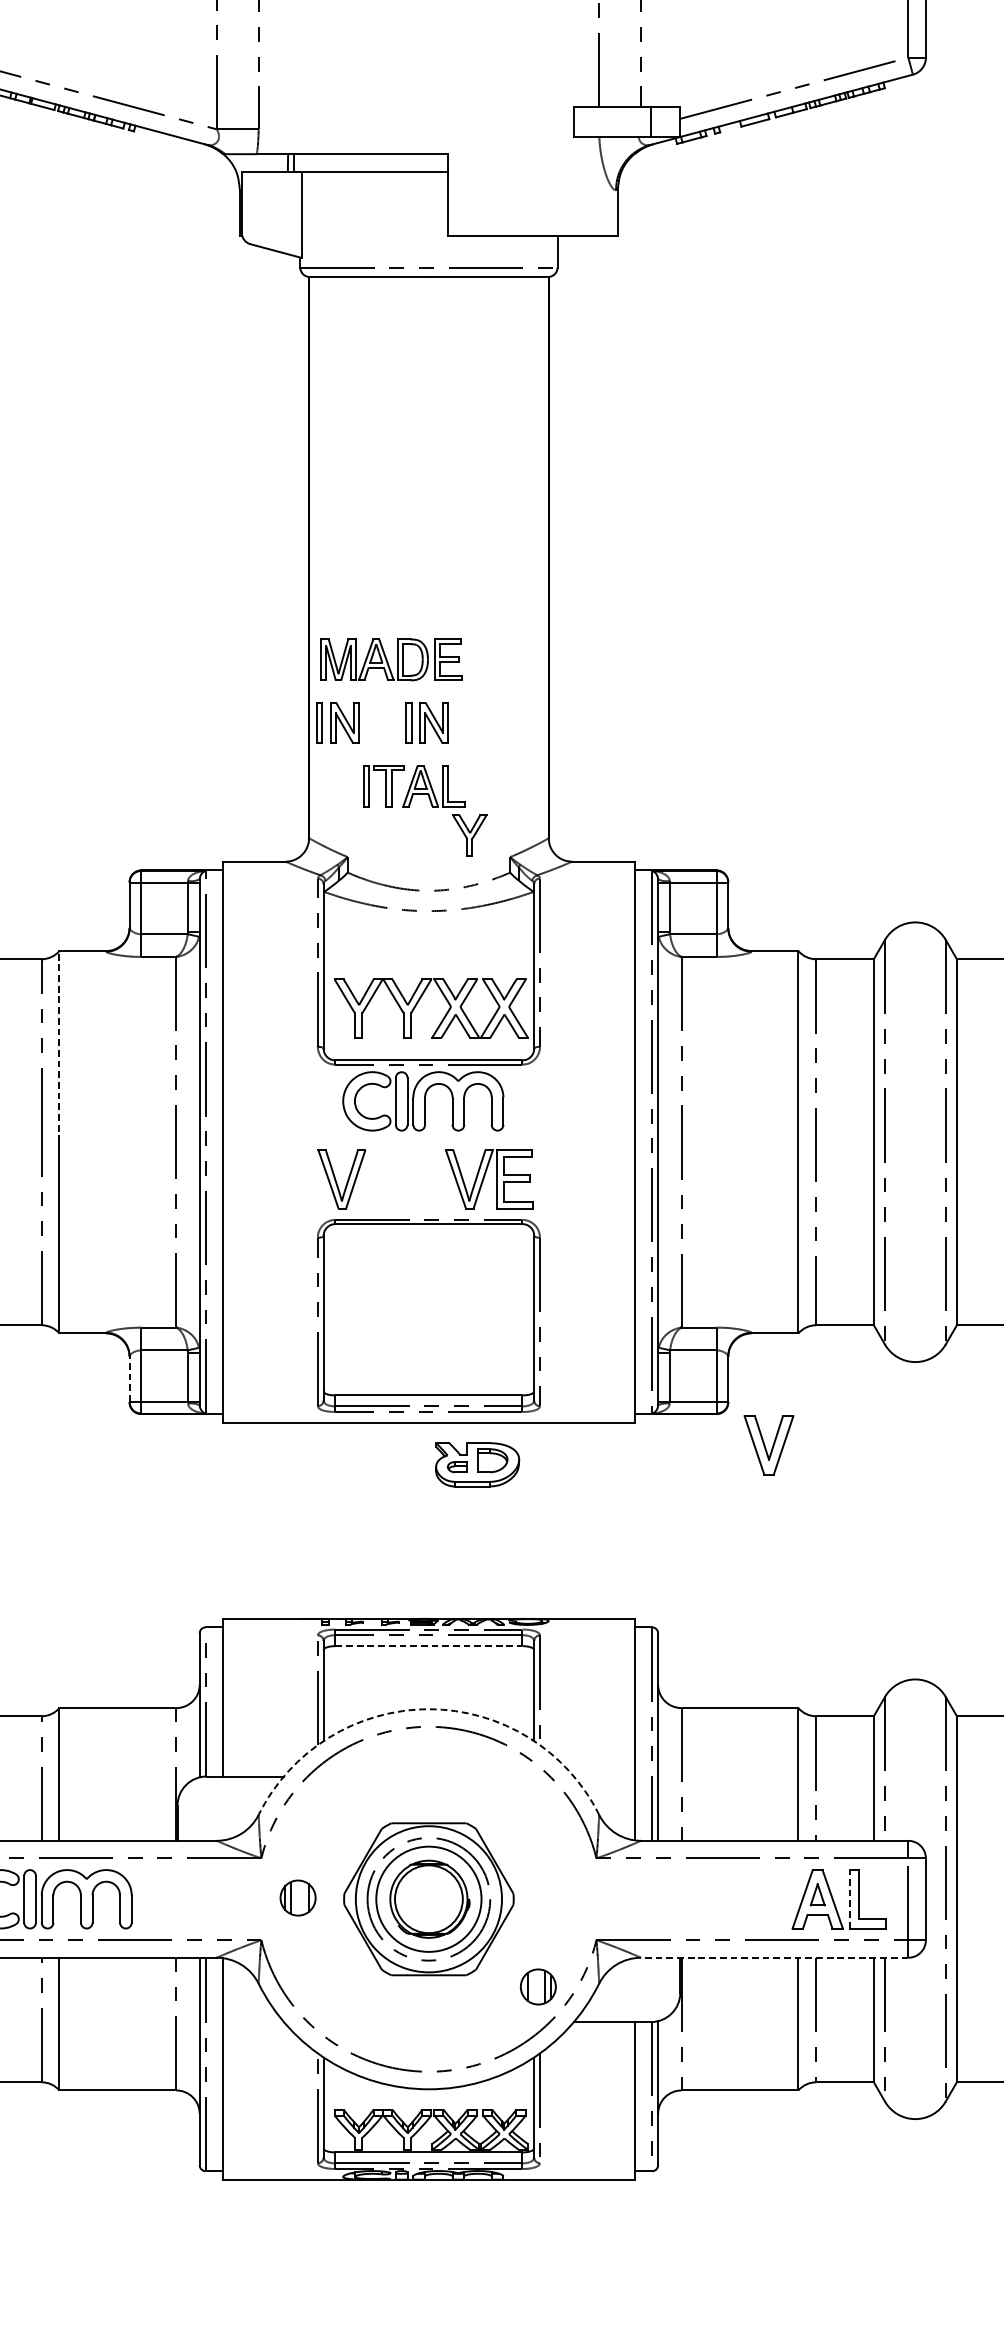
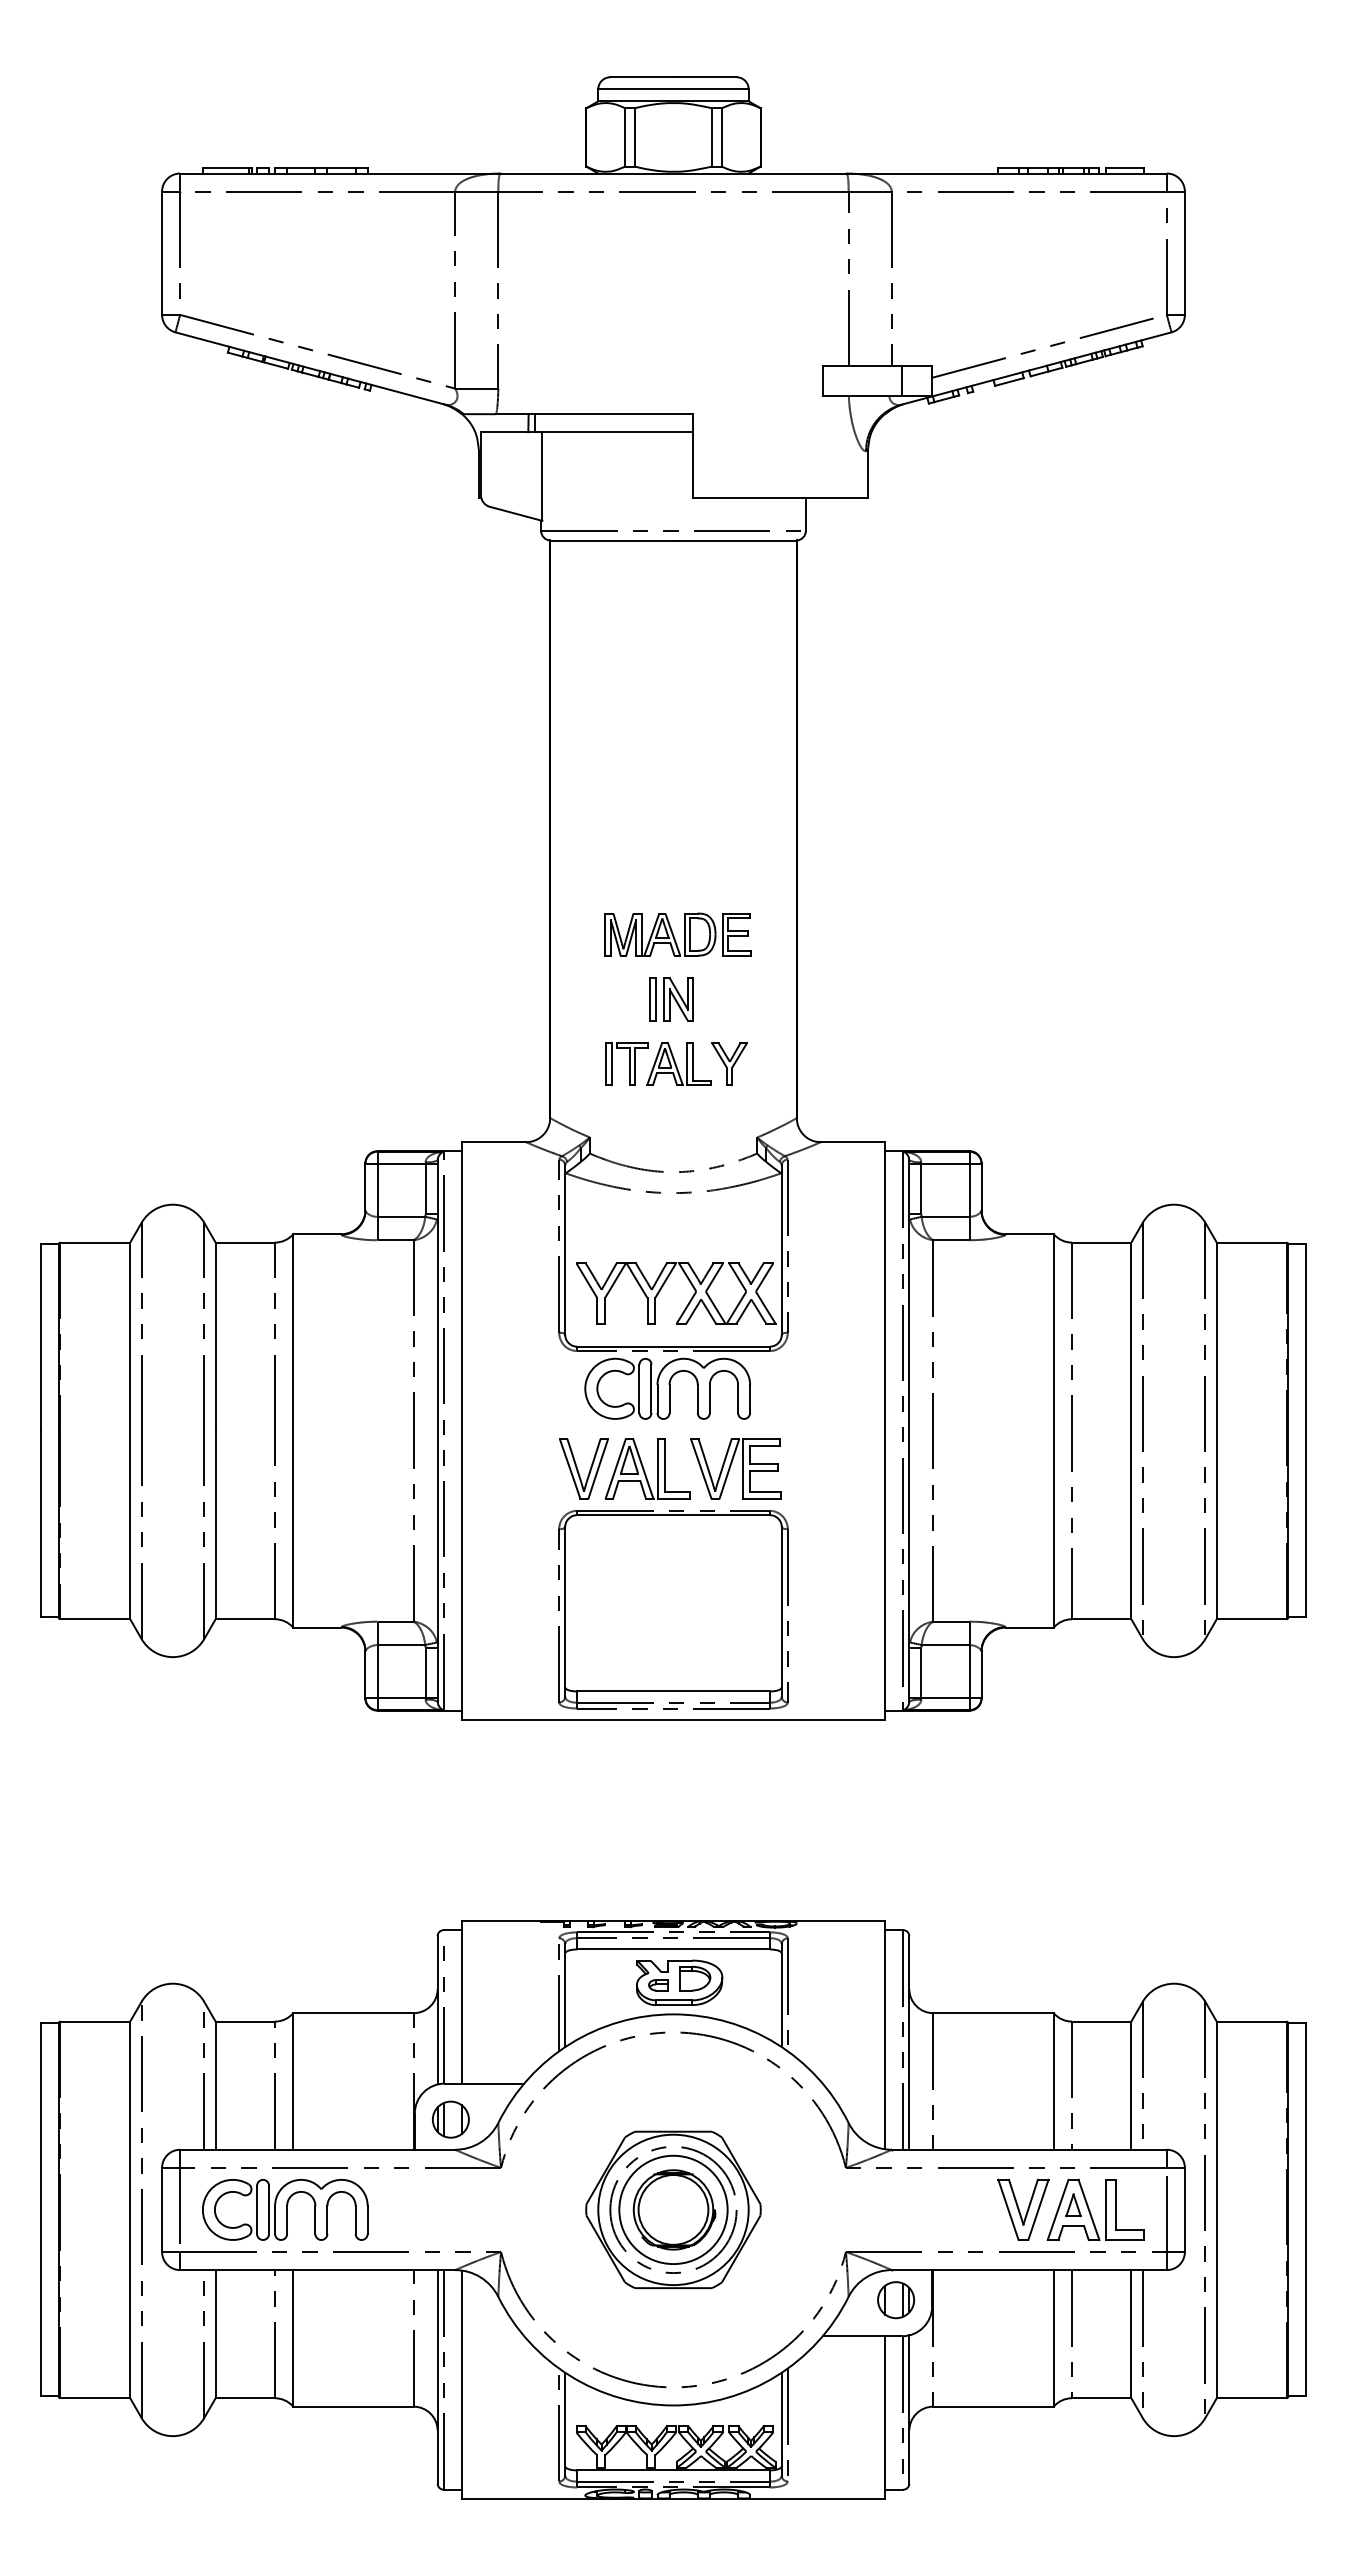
part: (391, 659) -> (677, 934), moved
part: (337, 722) -> (579, 999), removed
part: (469, 834) -> (729, 1063), moved
line: (59, 1046) -> (293, 1332), dashed -> solid
part: (403, 1178) -> (647, 1468), added
line: (129, 1378) -> (365, 1674), dashed -> solid
part: (769, 1445) -> (1023, 2209), moved
part: (477, 1464) -> (679, 1982), moved
line: (428, 1646) -> (673, 1949), dashed -> solid
arc: (428, 1709) -> (673, 2014), dashed -> solid
part: (297, 1897) -> (450, 2119), moved
line: (849, 1898) -> (1106, 2209), dashed -> solid
line: (774, 1958) -> (1029, 2270), dashed -> solid
part: (537, 1987) -> (895, 2300), moved

